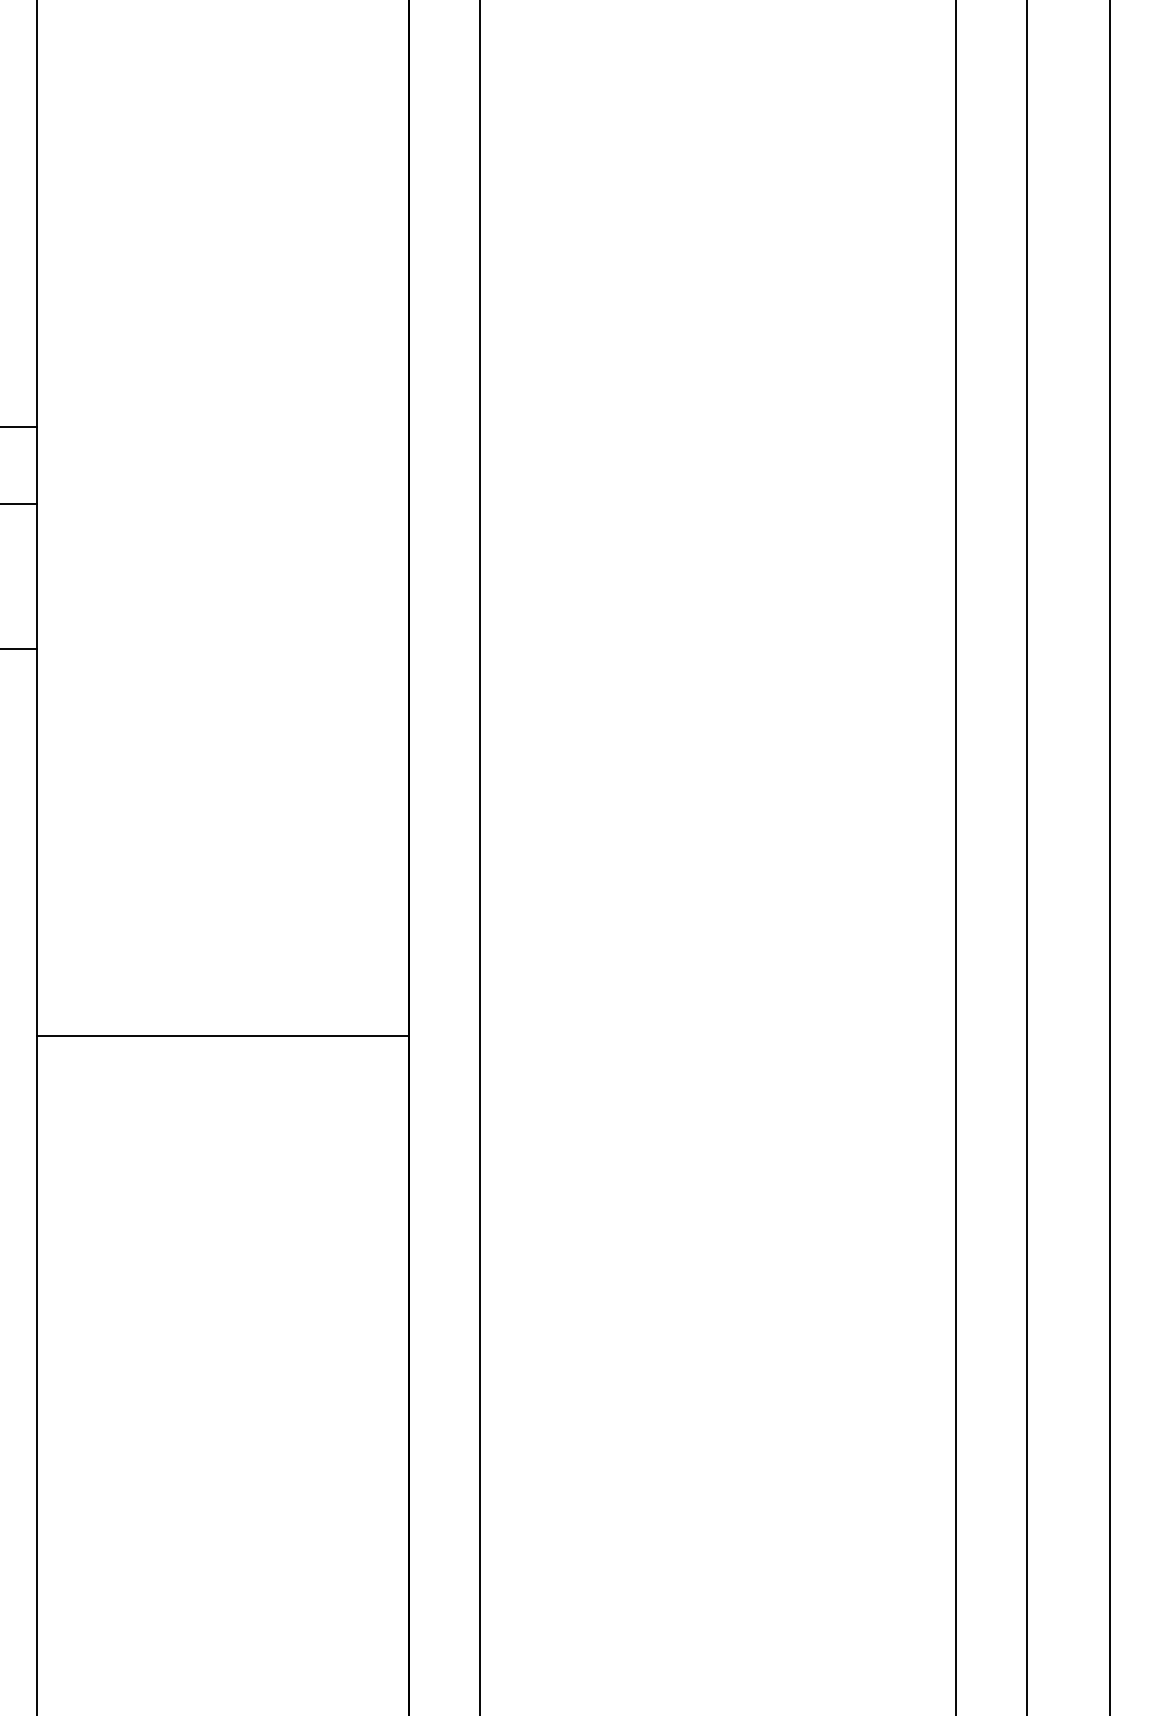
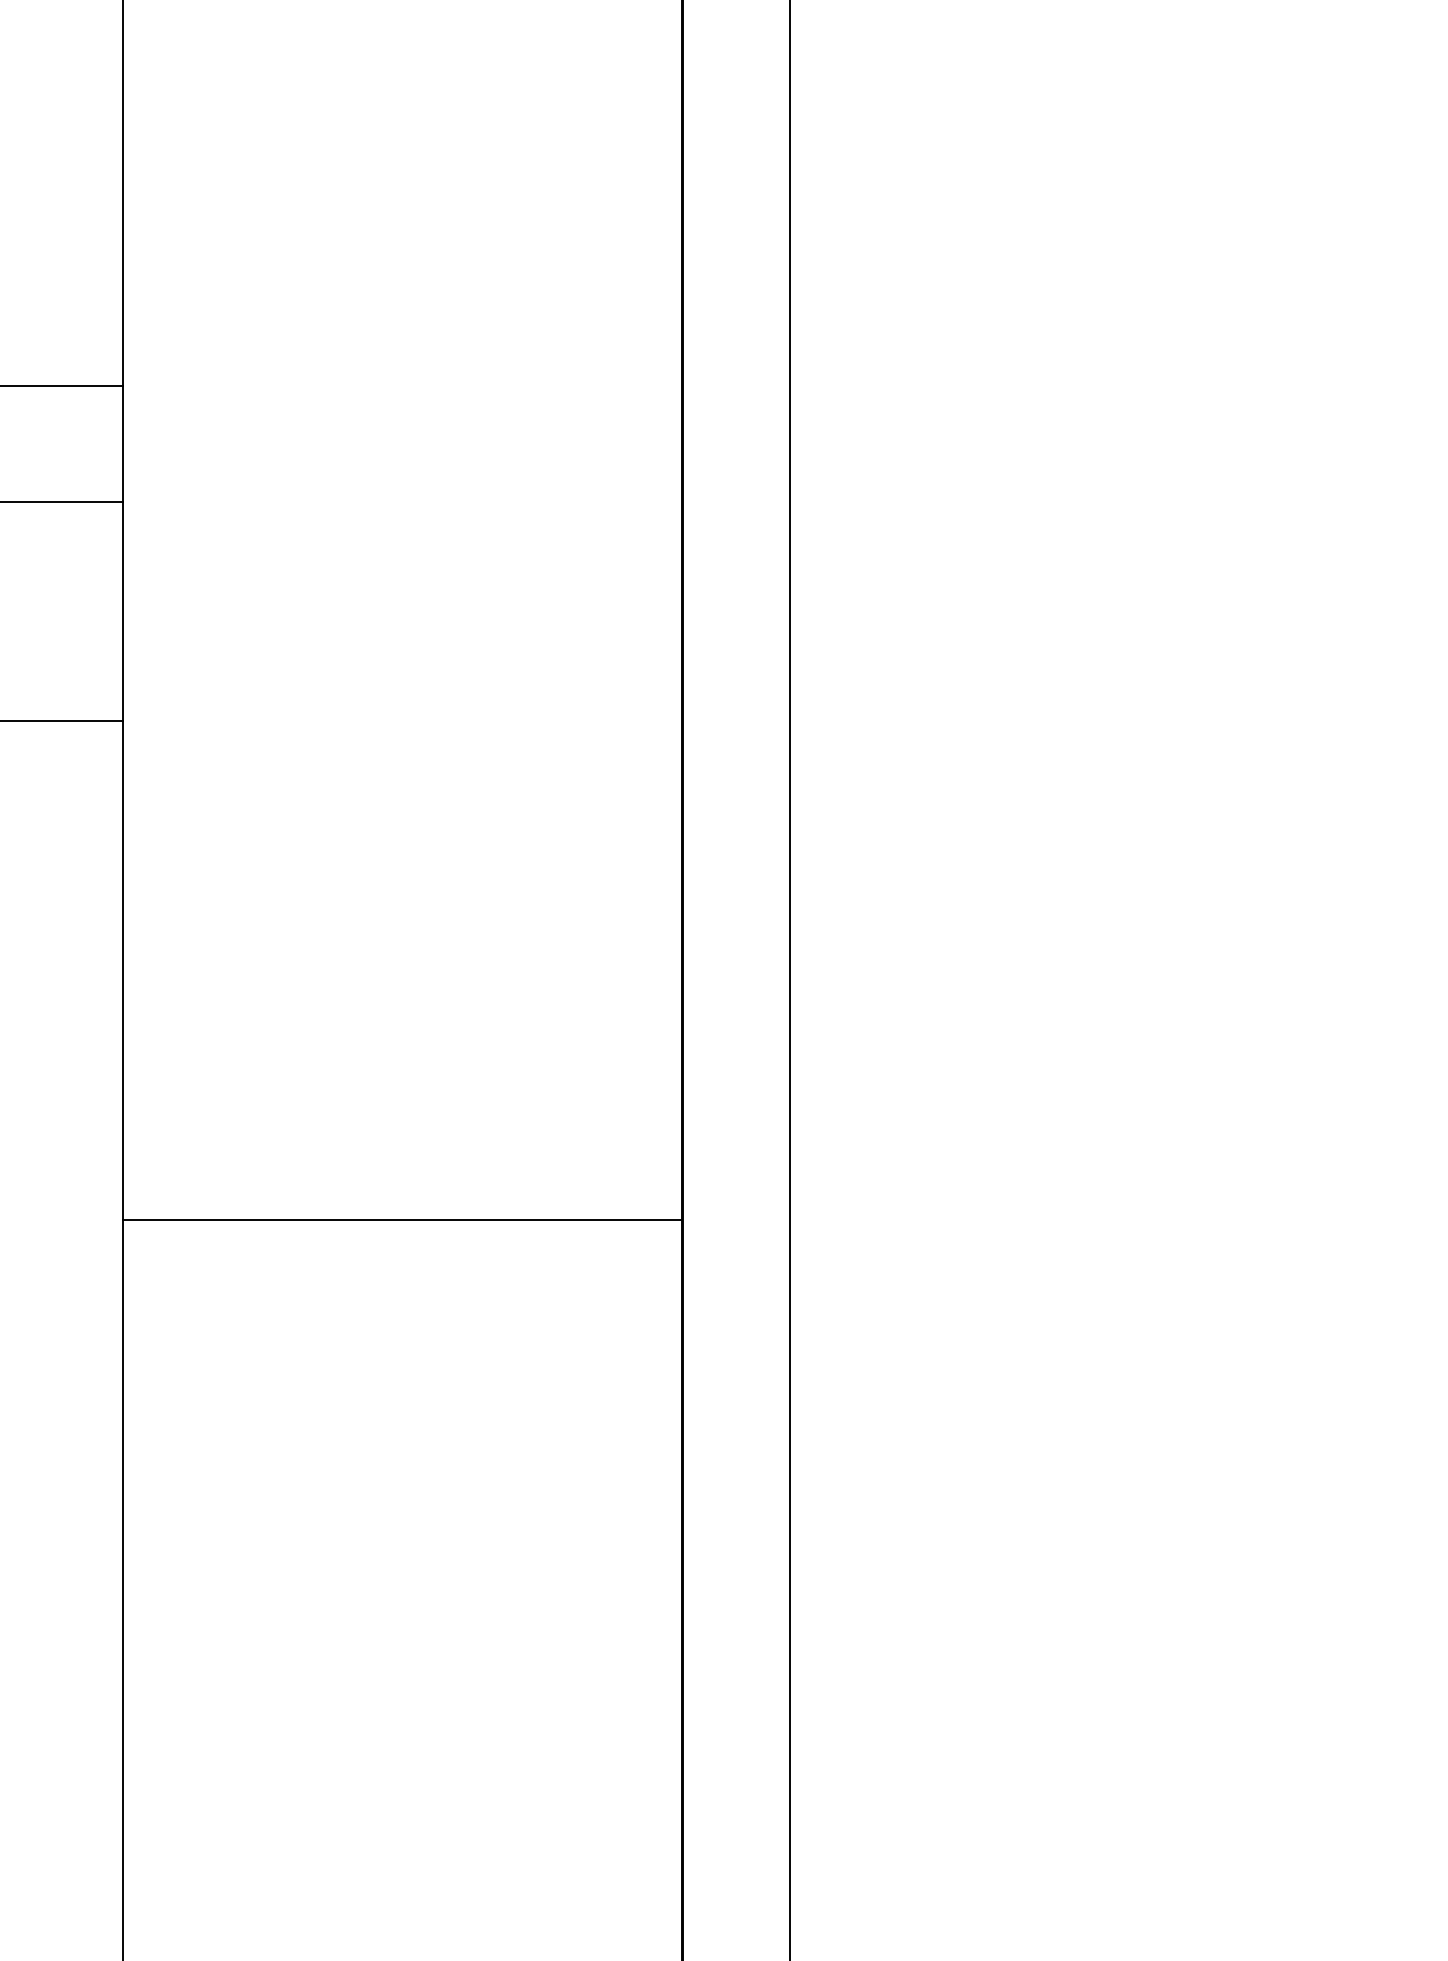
line: (222, 1036) -> (402, 1221), moved

